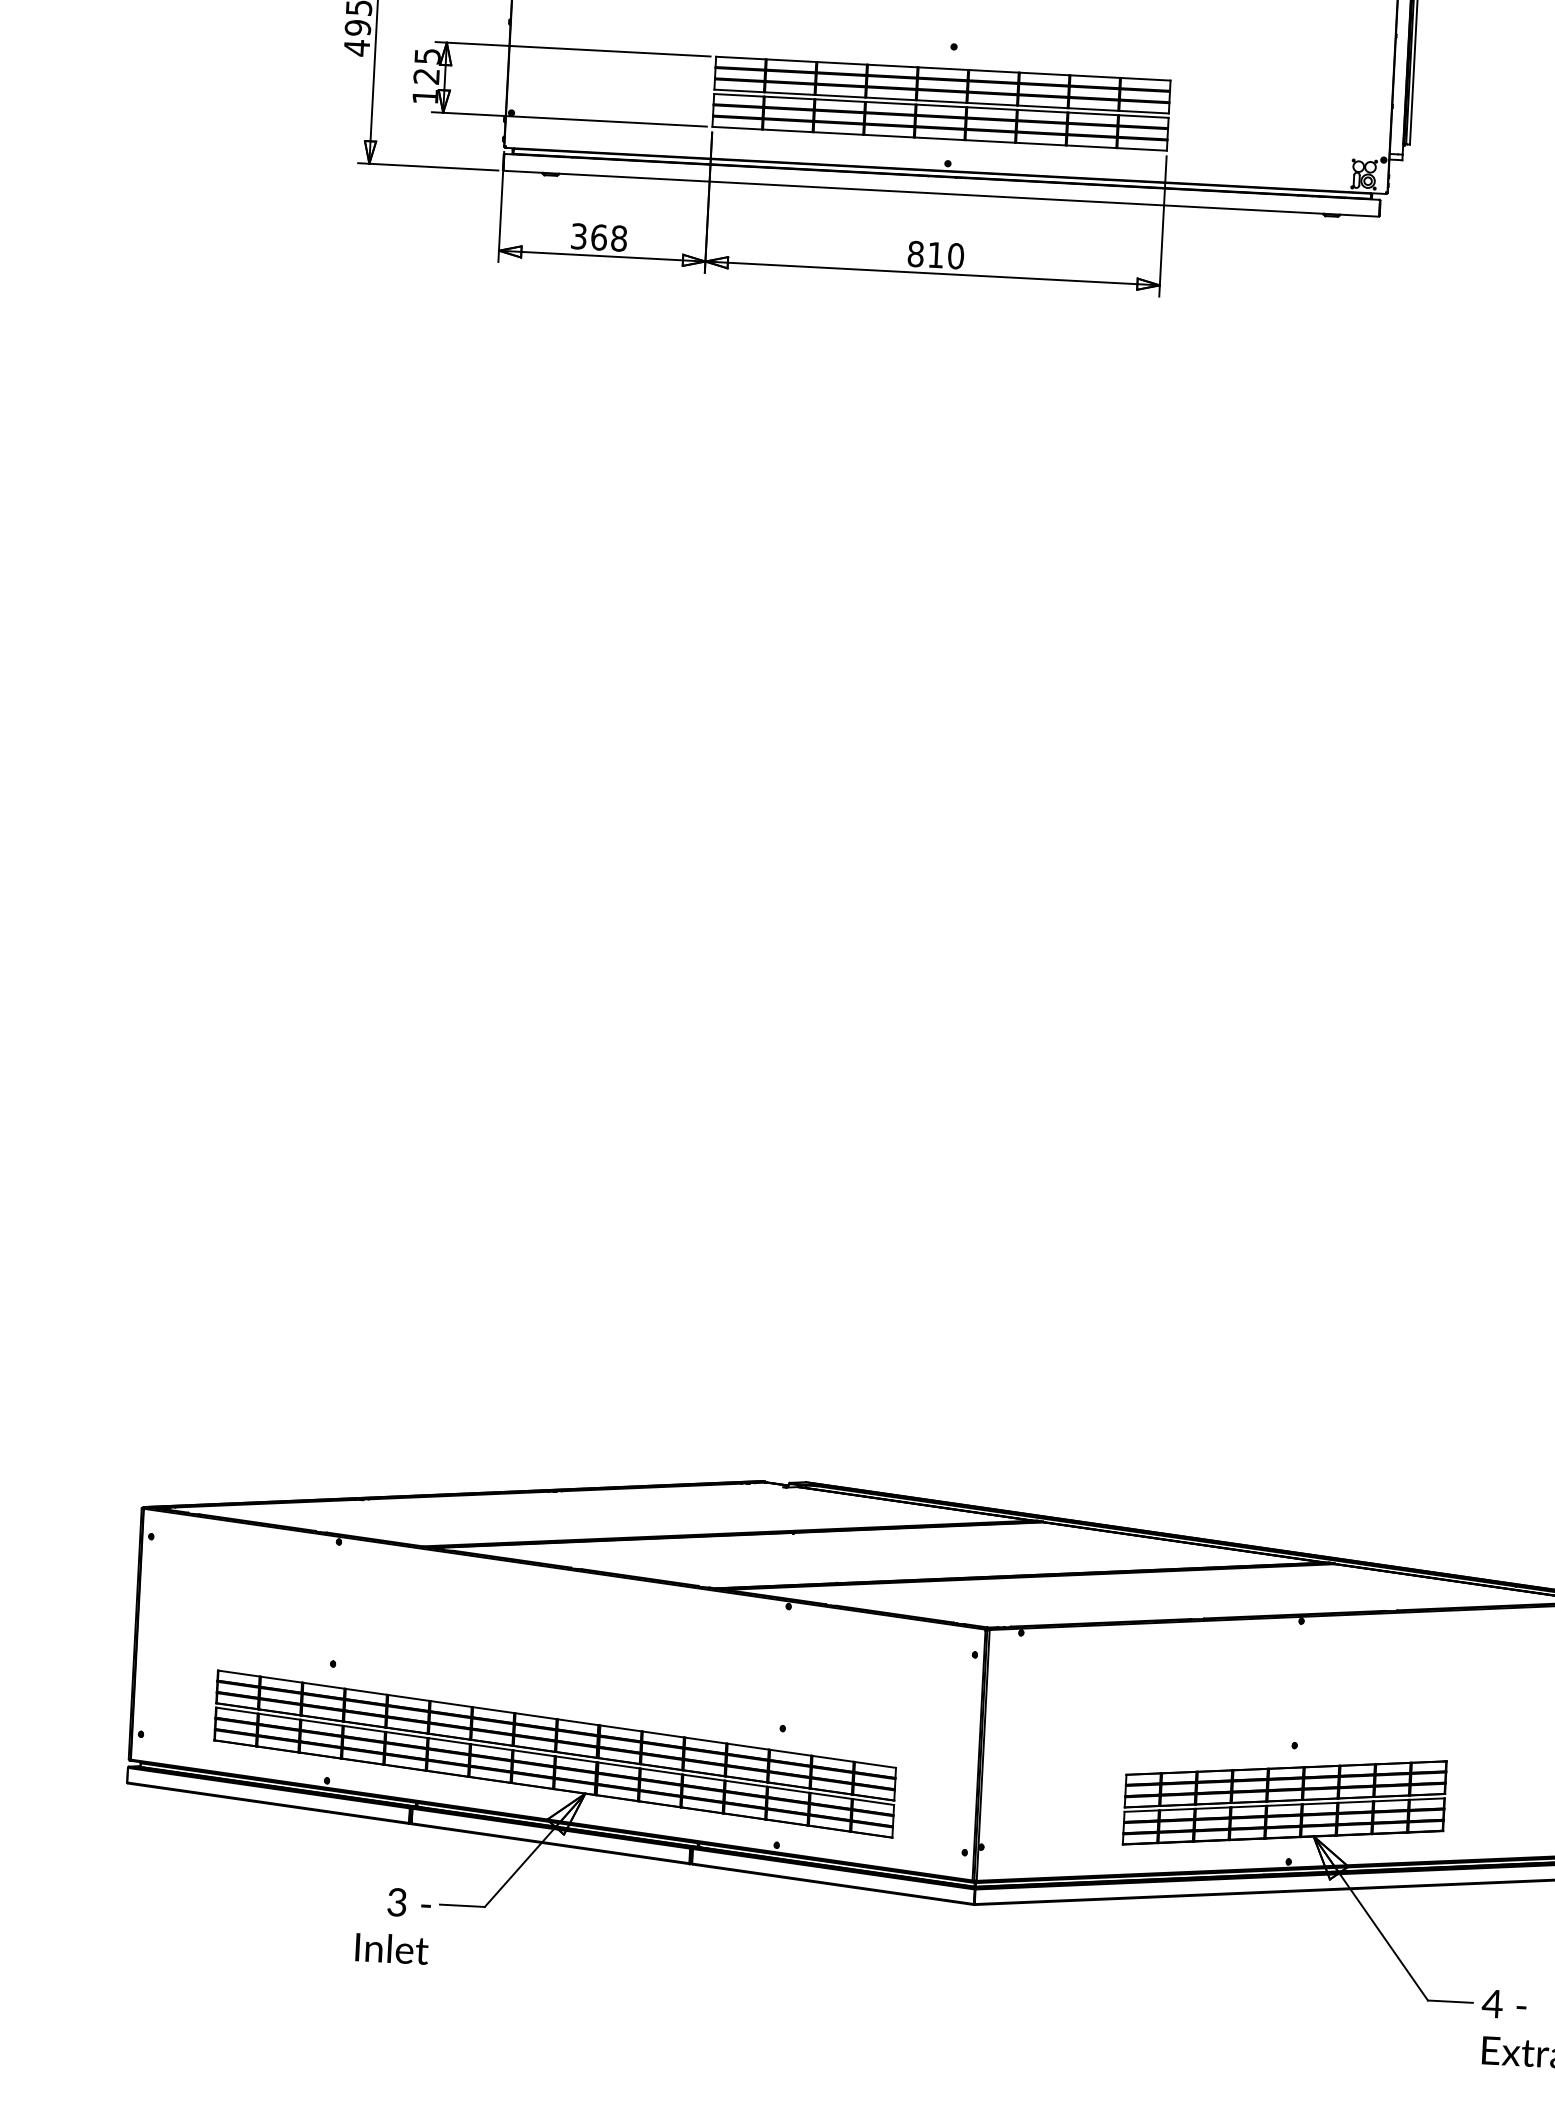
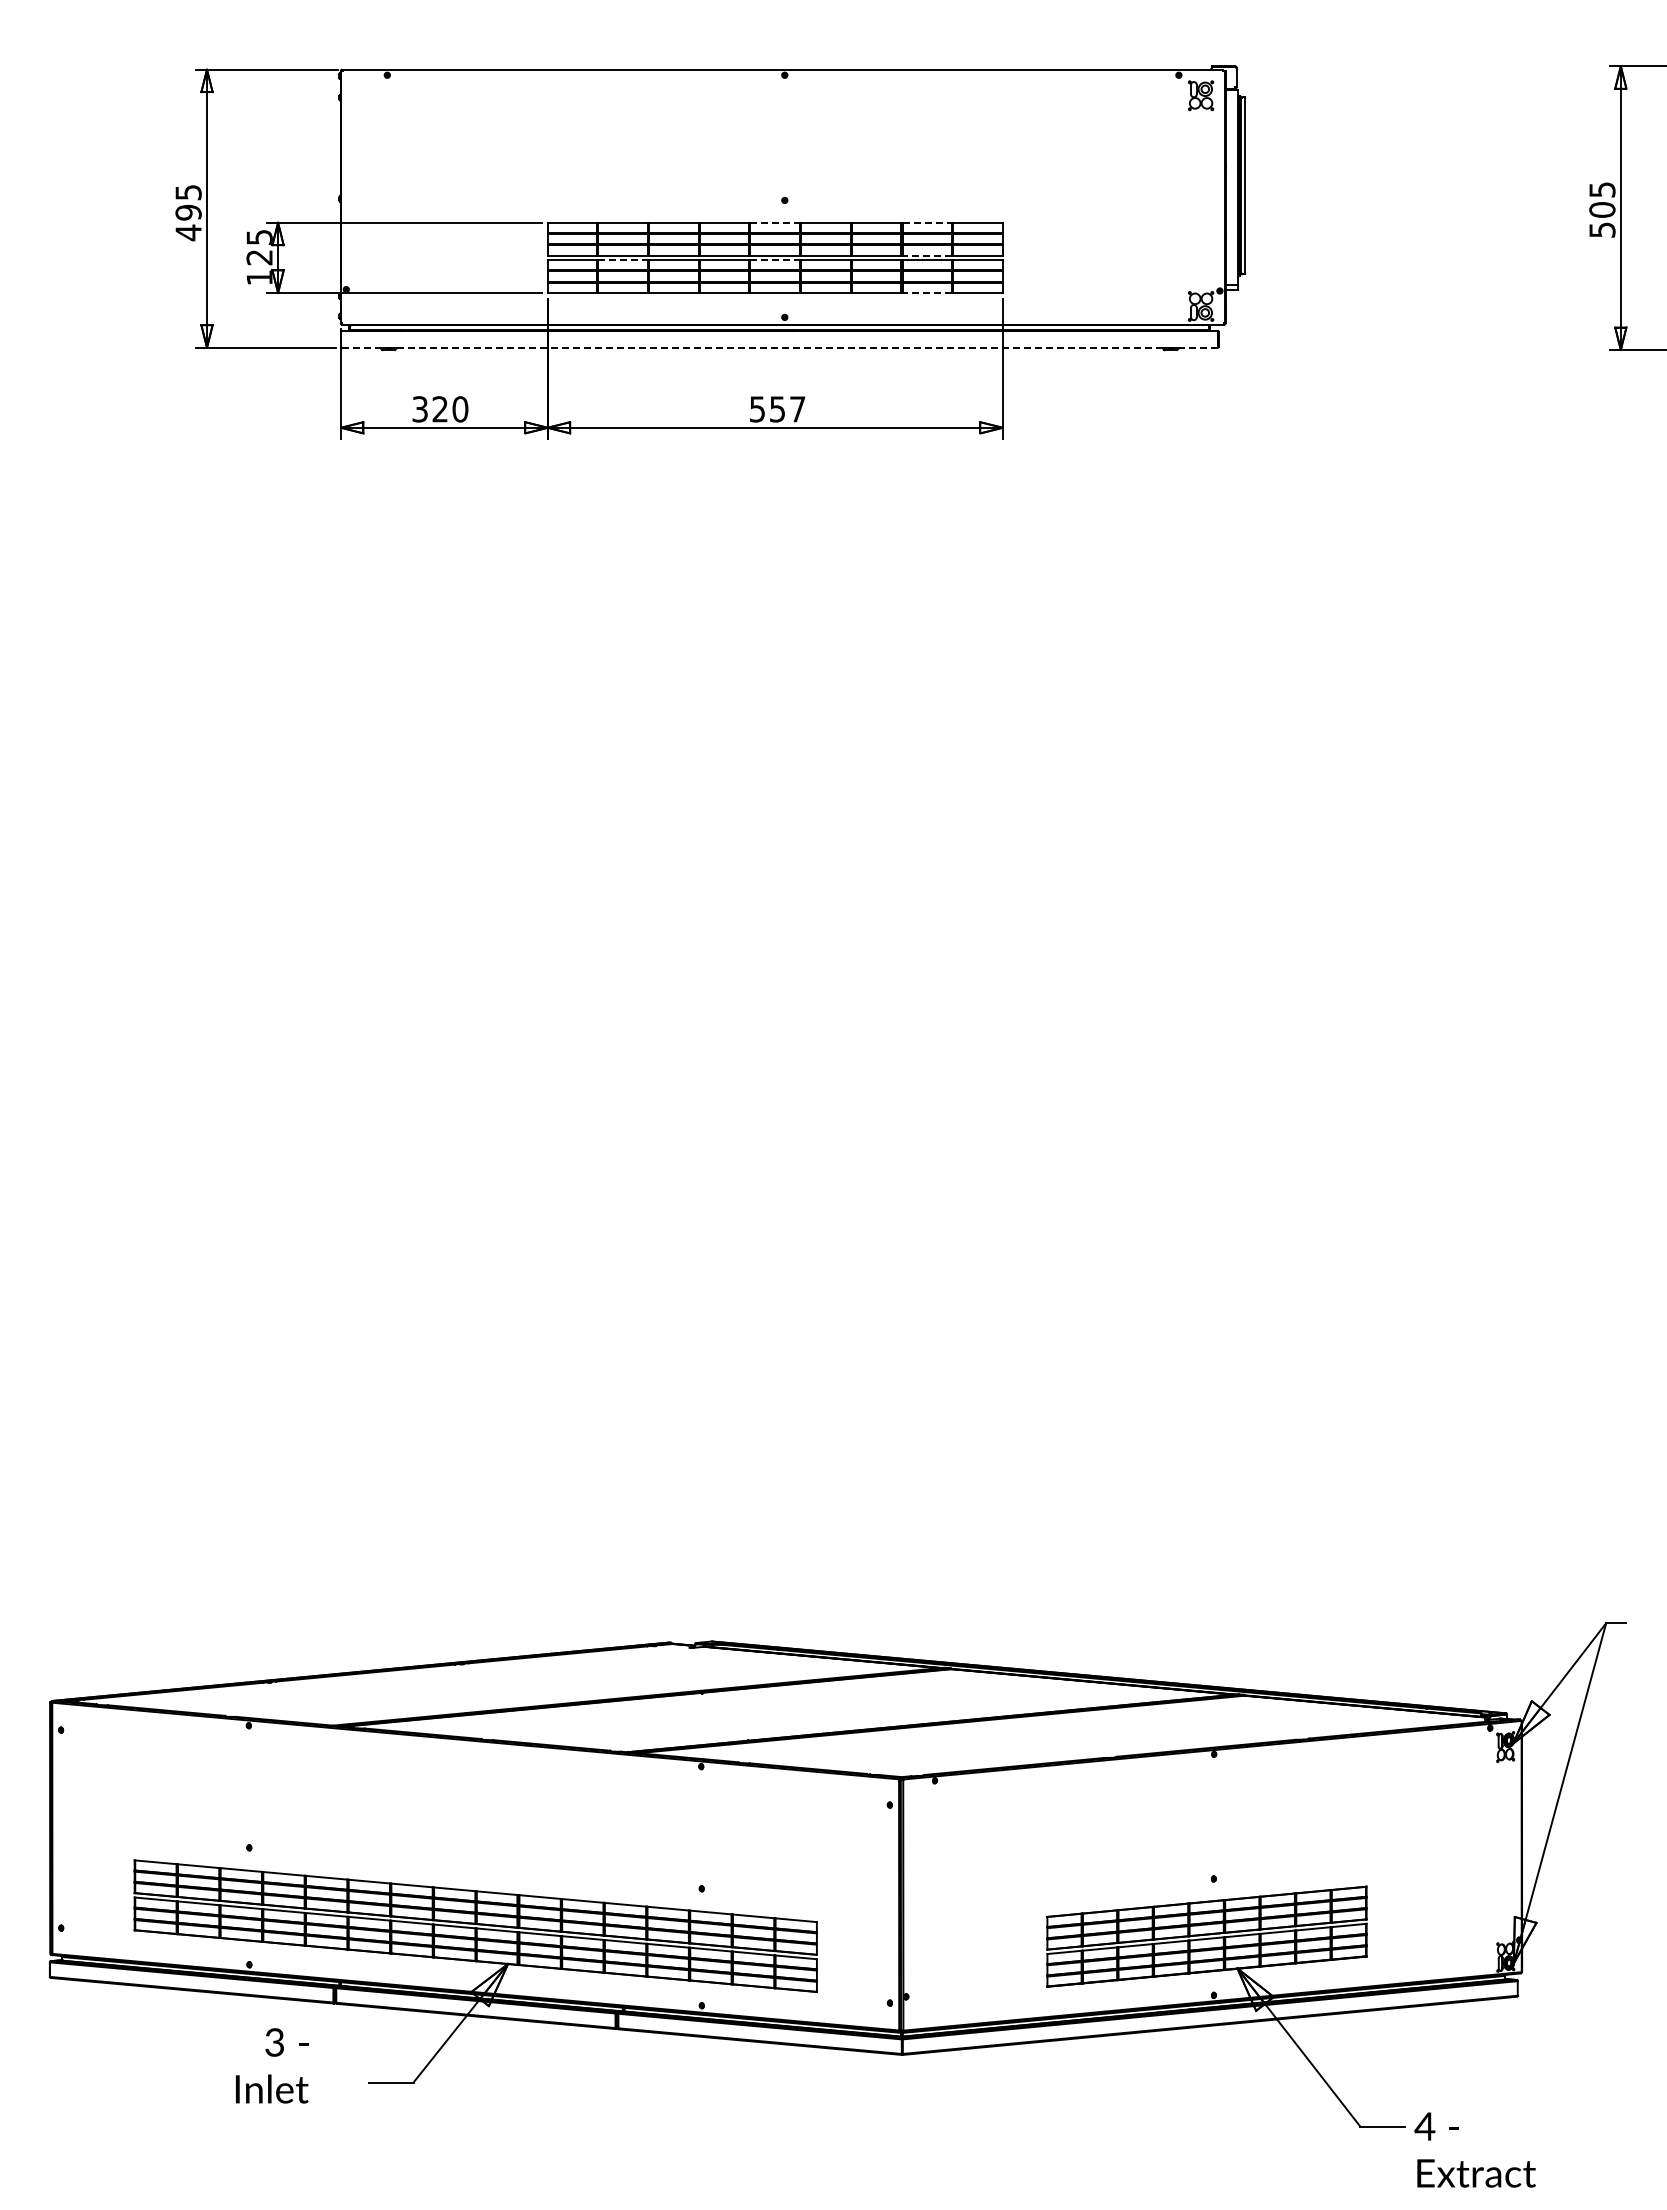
line: (943, 68) -> (775, 222), solid -> dashed
line: (1095, 76) -> (927, 222), solid -> dashed
line: (789, 98) -> (623, 260), solid -> dashed
line: (941, 106) -> (775, 260), solid -> dashed
line: (1093, 109) -> (927, 255), solid -> dashed
line: (1091, 146) -> (927, 292), solid -> dashed
line: (941, 193) -> (779, 347), solid -> dashed
text: (609, 238) -> (450, 409), 368 -> 320
text: (935, 255) -> (777, 409), 810 -> 557
text: (393, 1925) -> (272, 2065), moved

